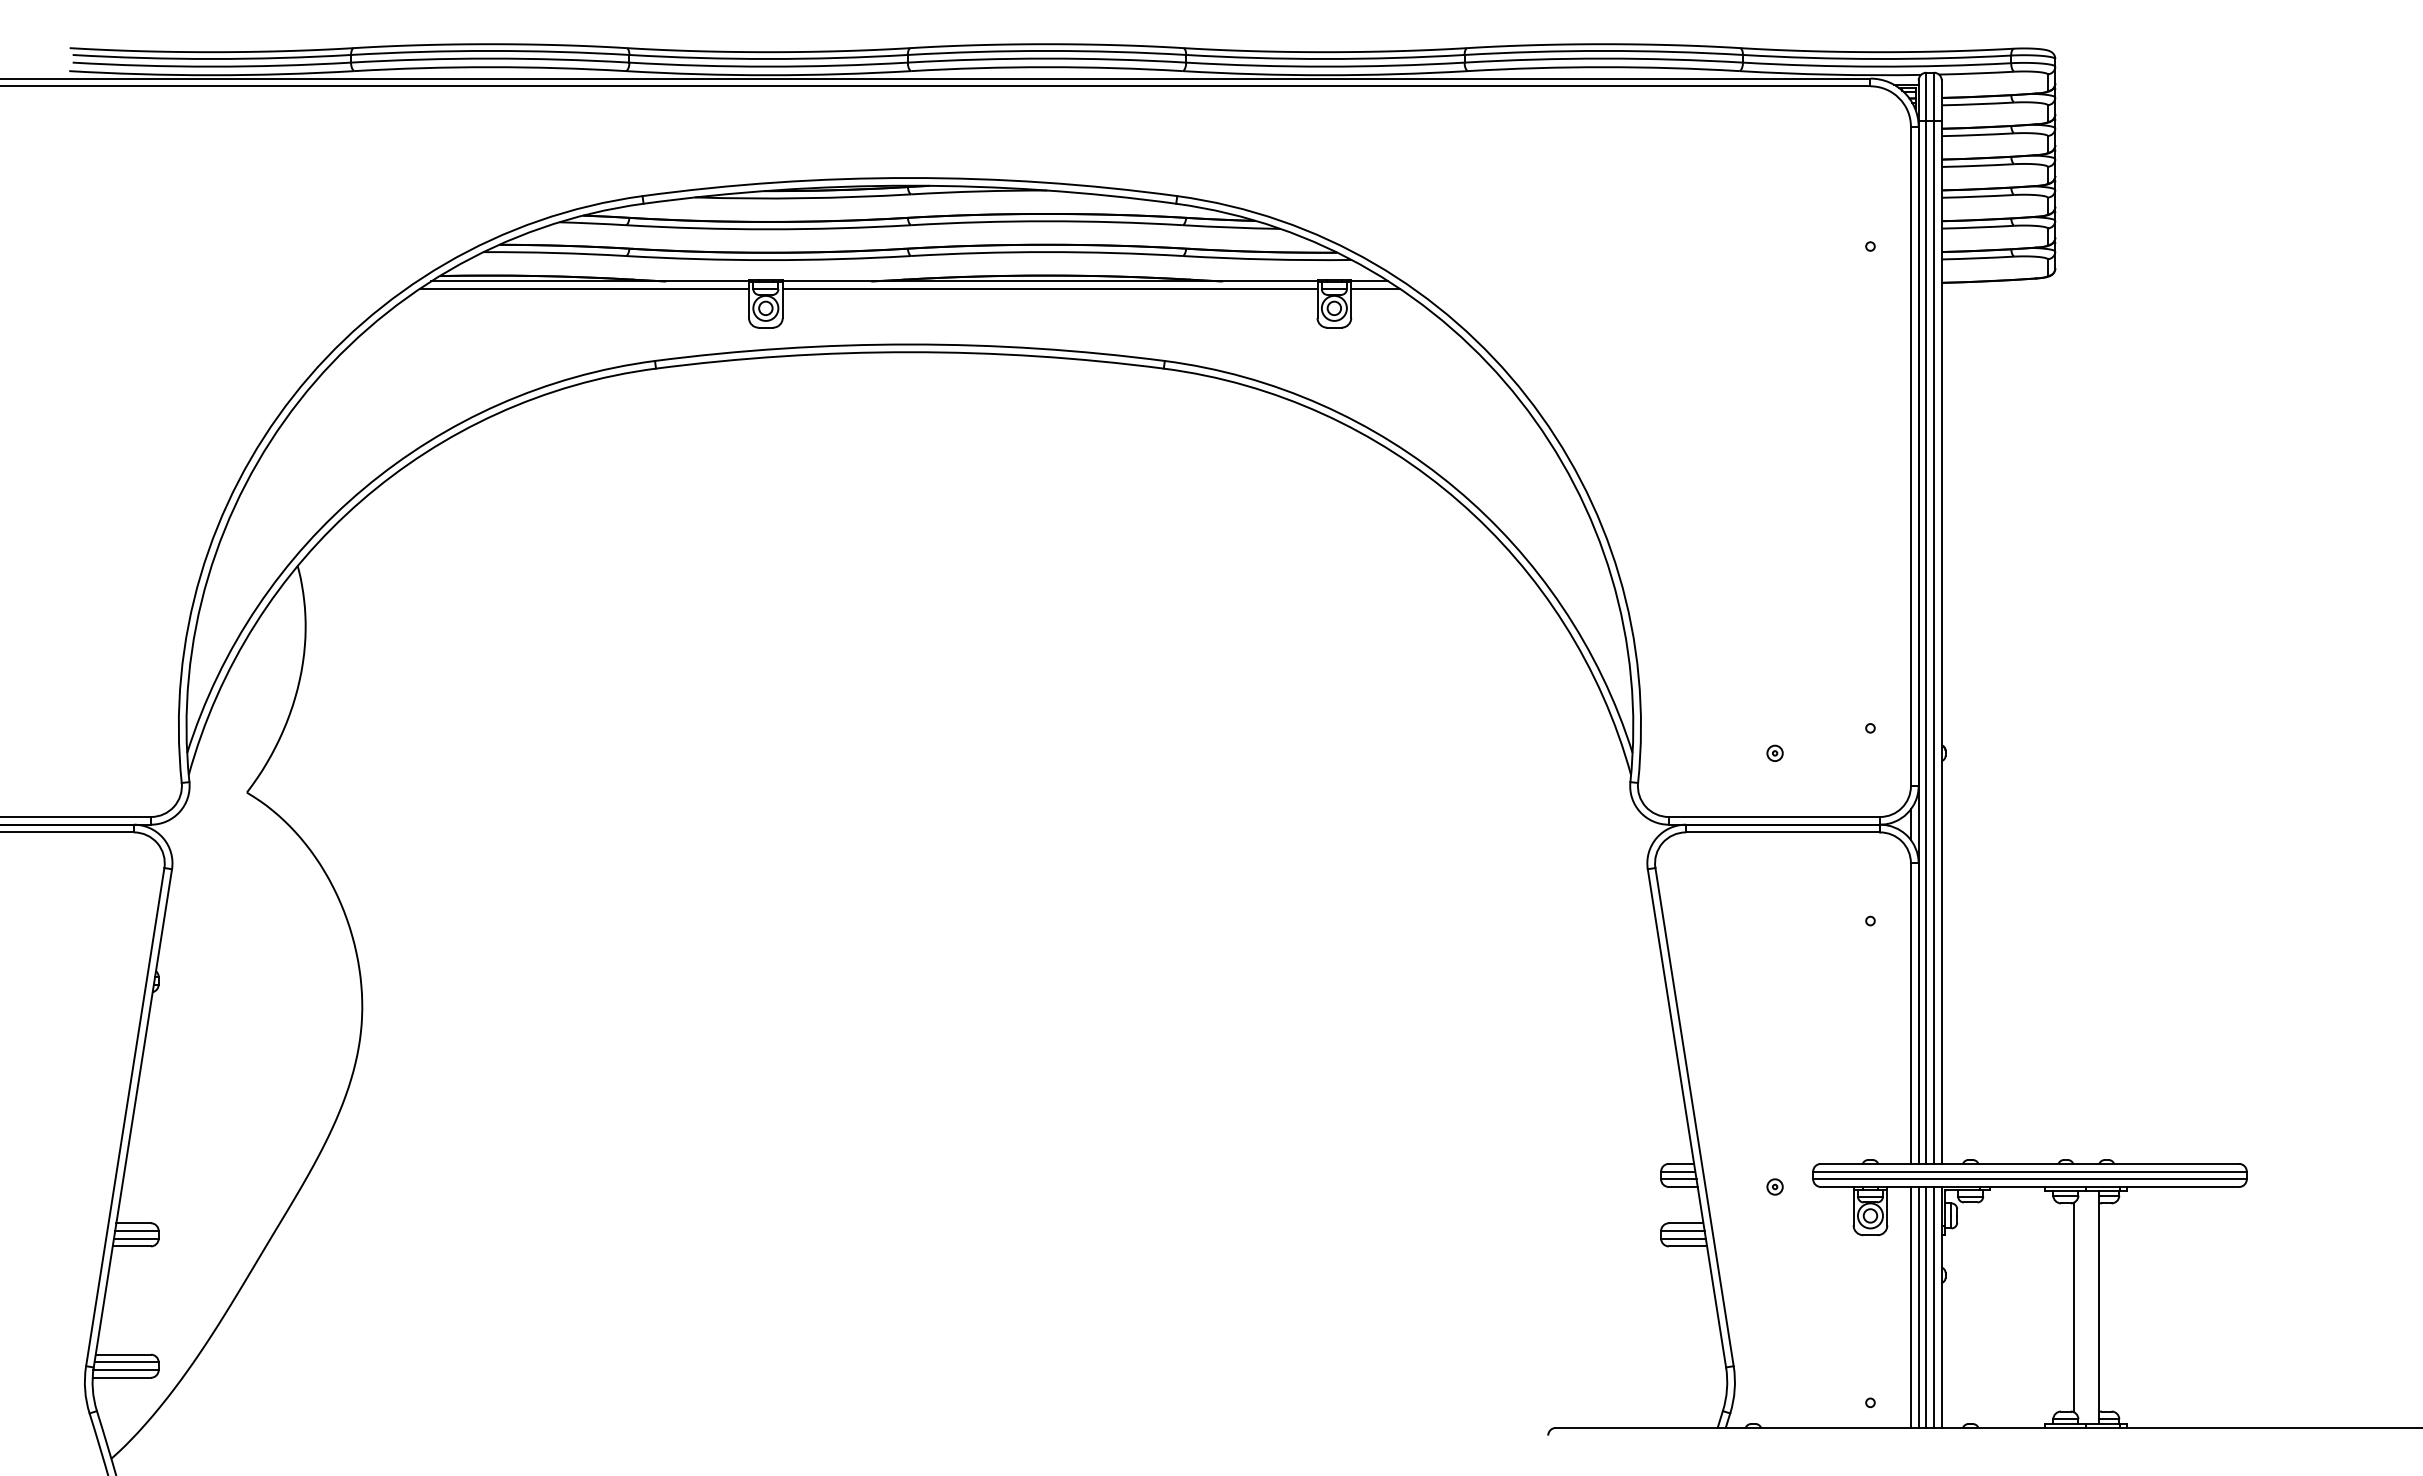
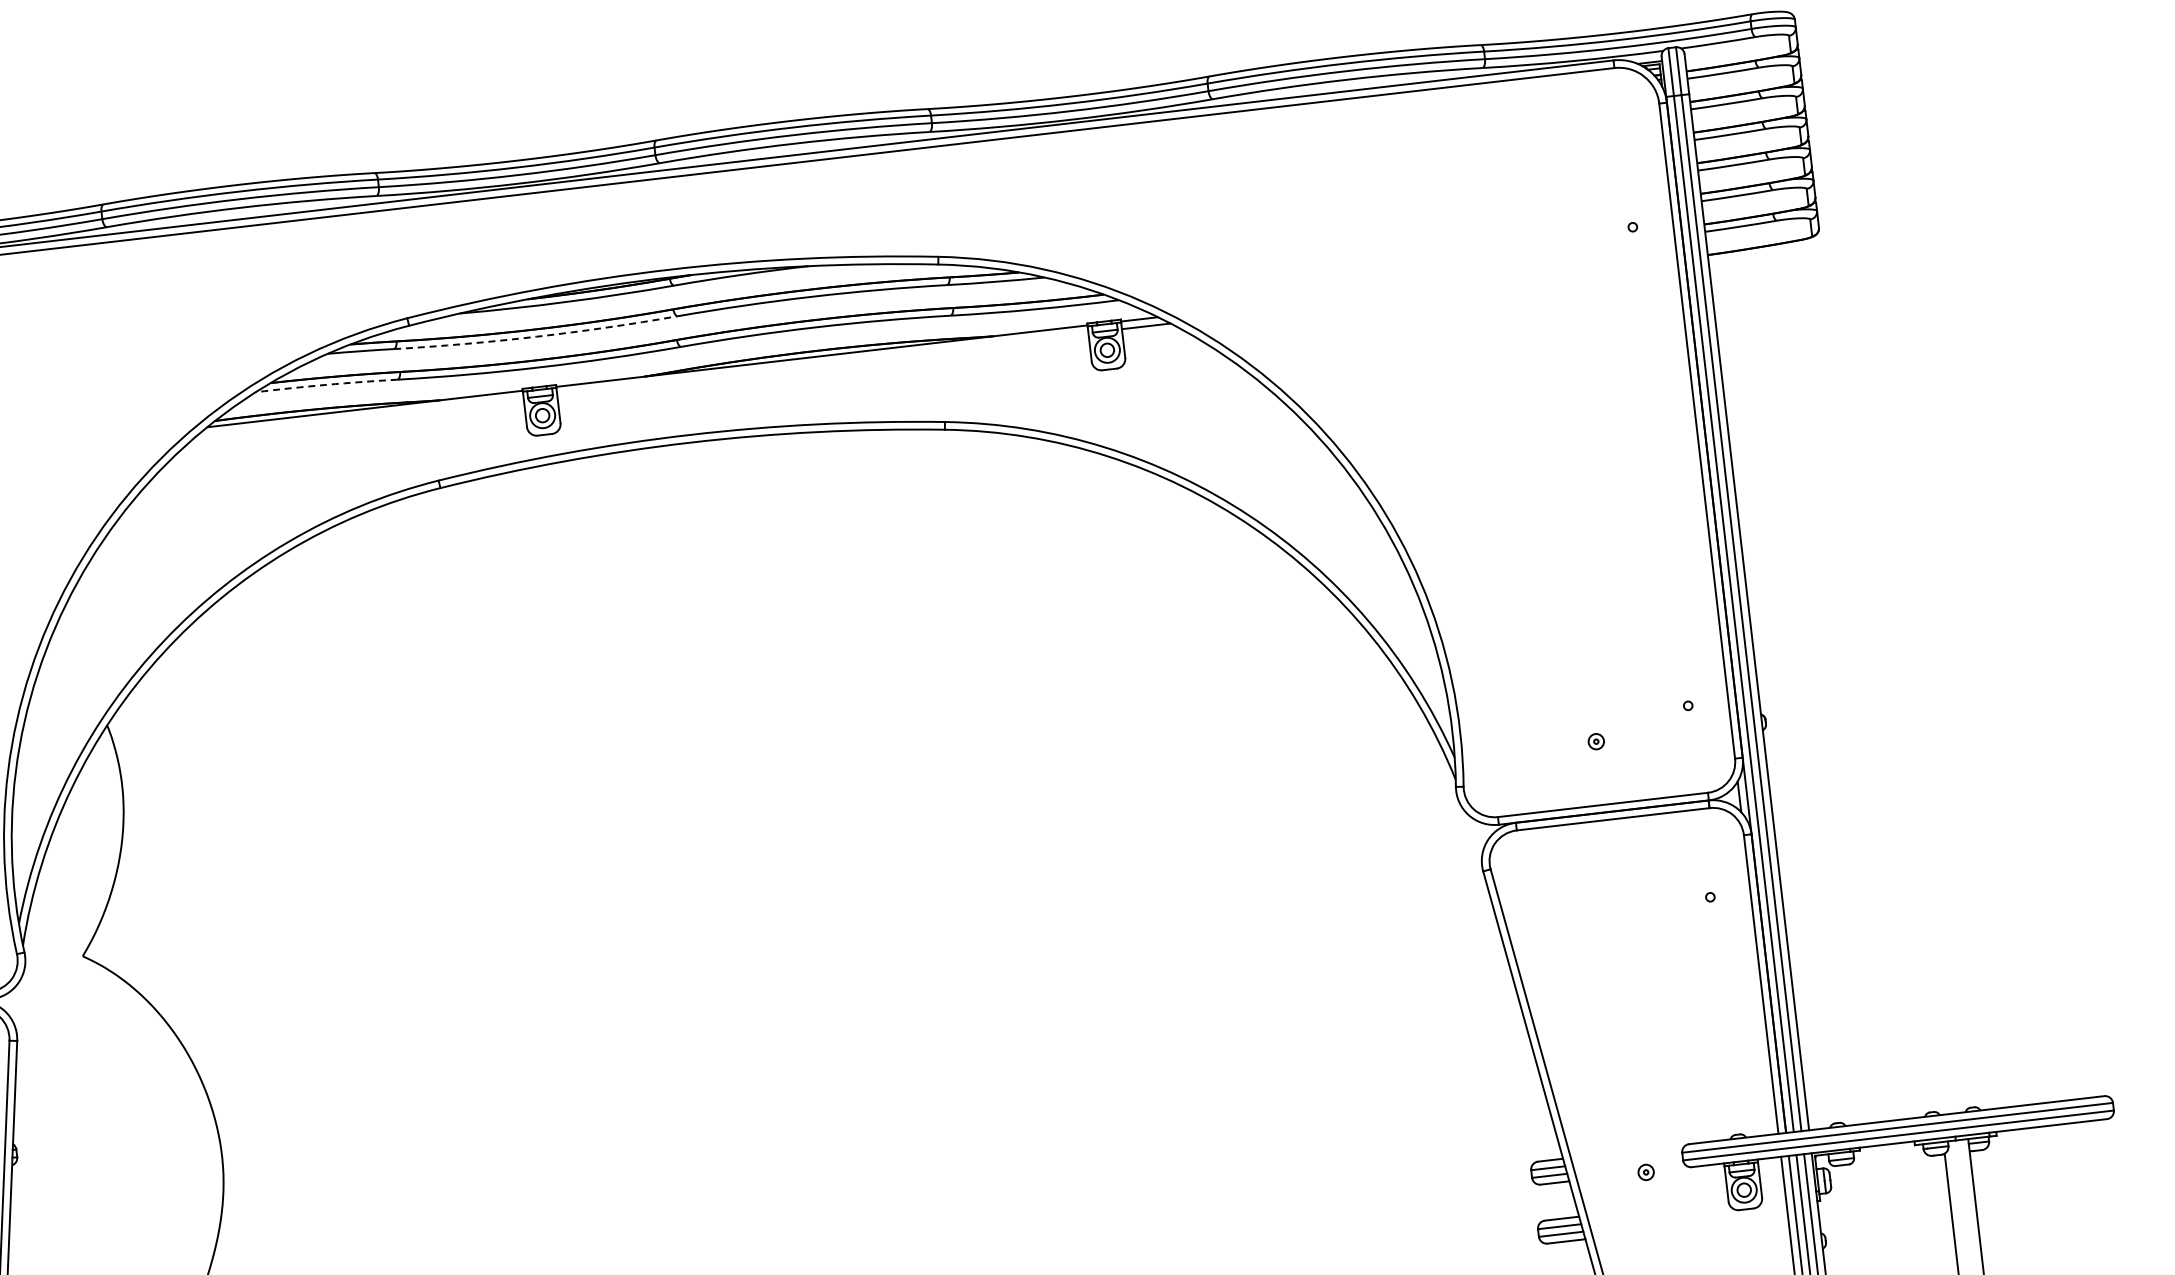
arc: (768, 229) -> (536, 336), solid -> dashed
arc: (554, 252) -> (326, 384), solid -> dashed
line: (584, 289) -> (360, 417), removed
line: (1049, 289) -> (822, 364), removed

